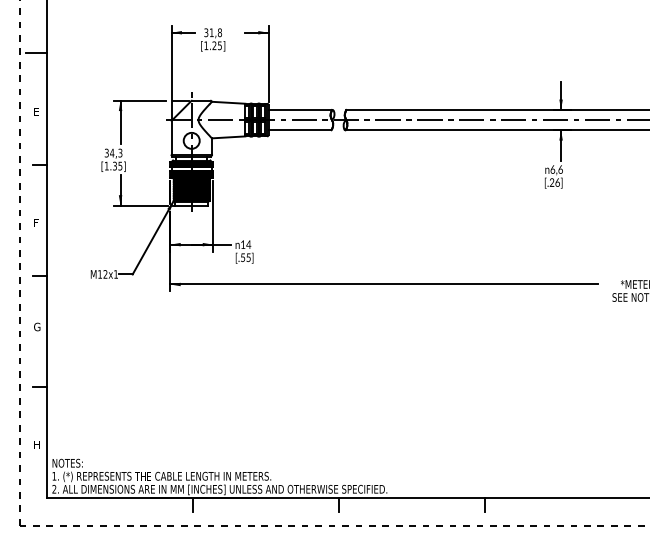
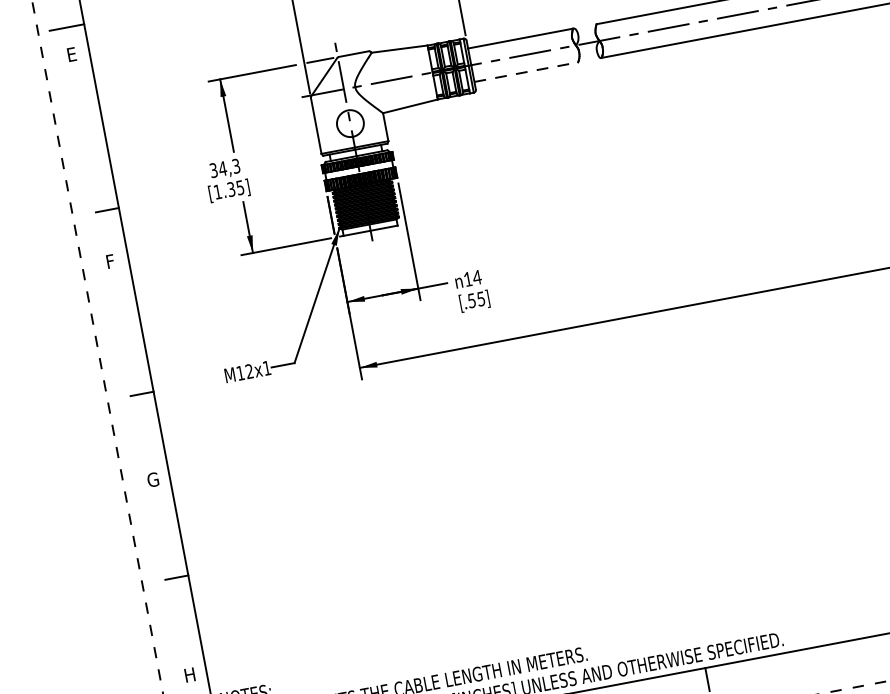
text: (36, 111) -> (71, 54), moved
line: (300, 130) -> (527, 72), solid -> dashed
text: (36, 222) -> (110, 260), moved

